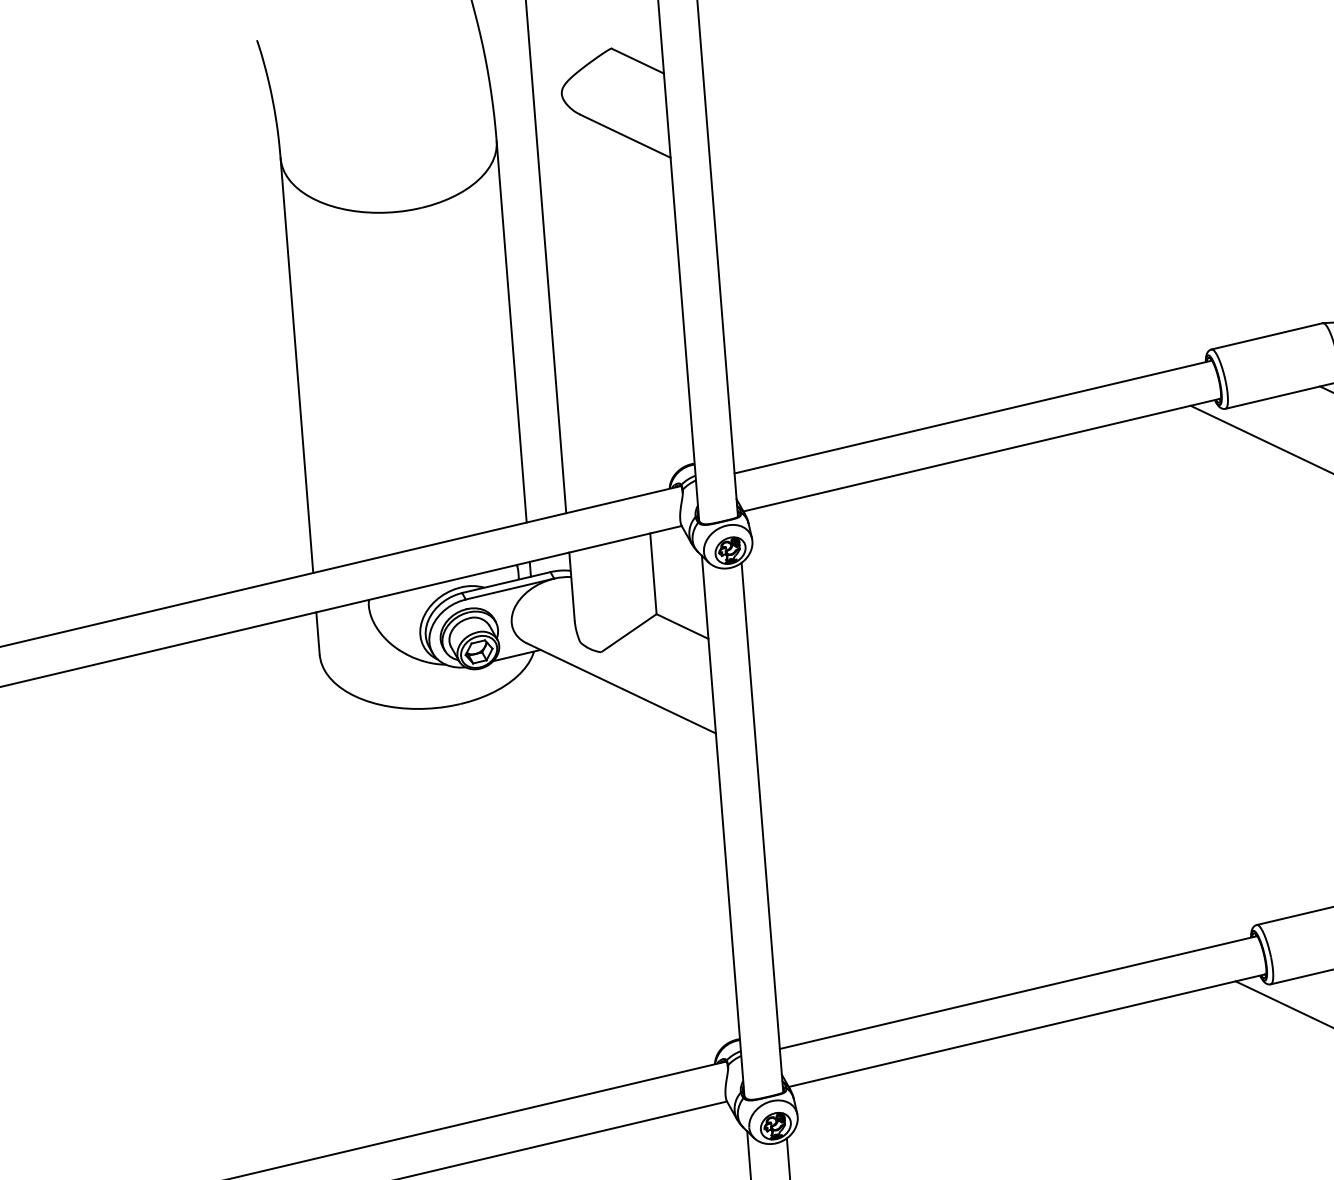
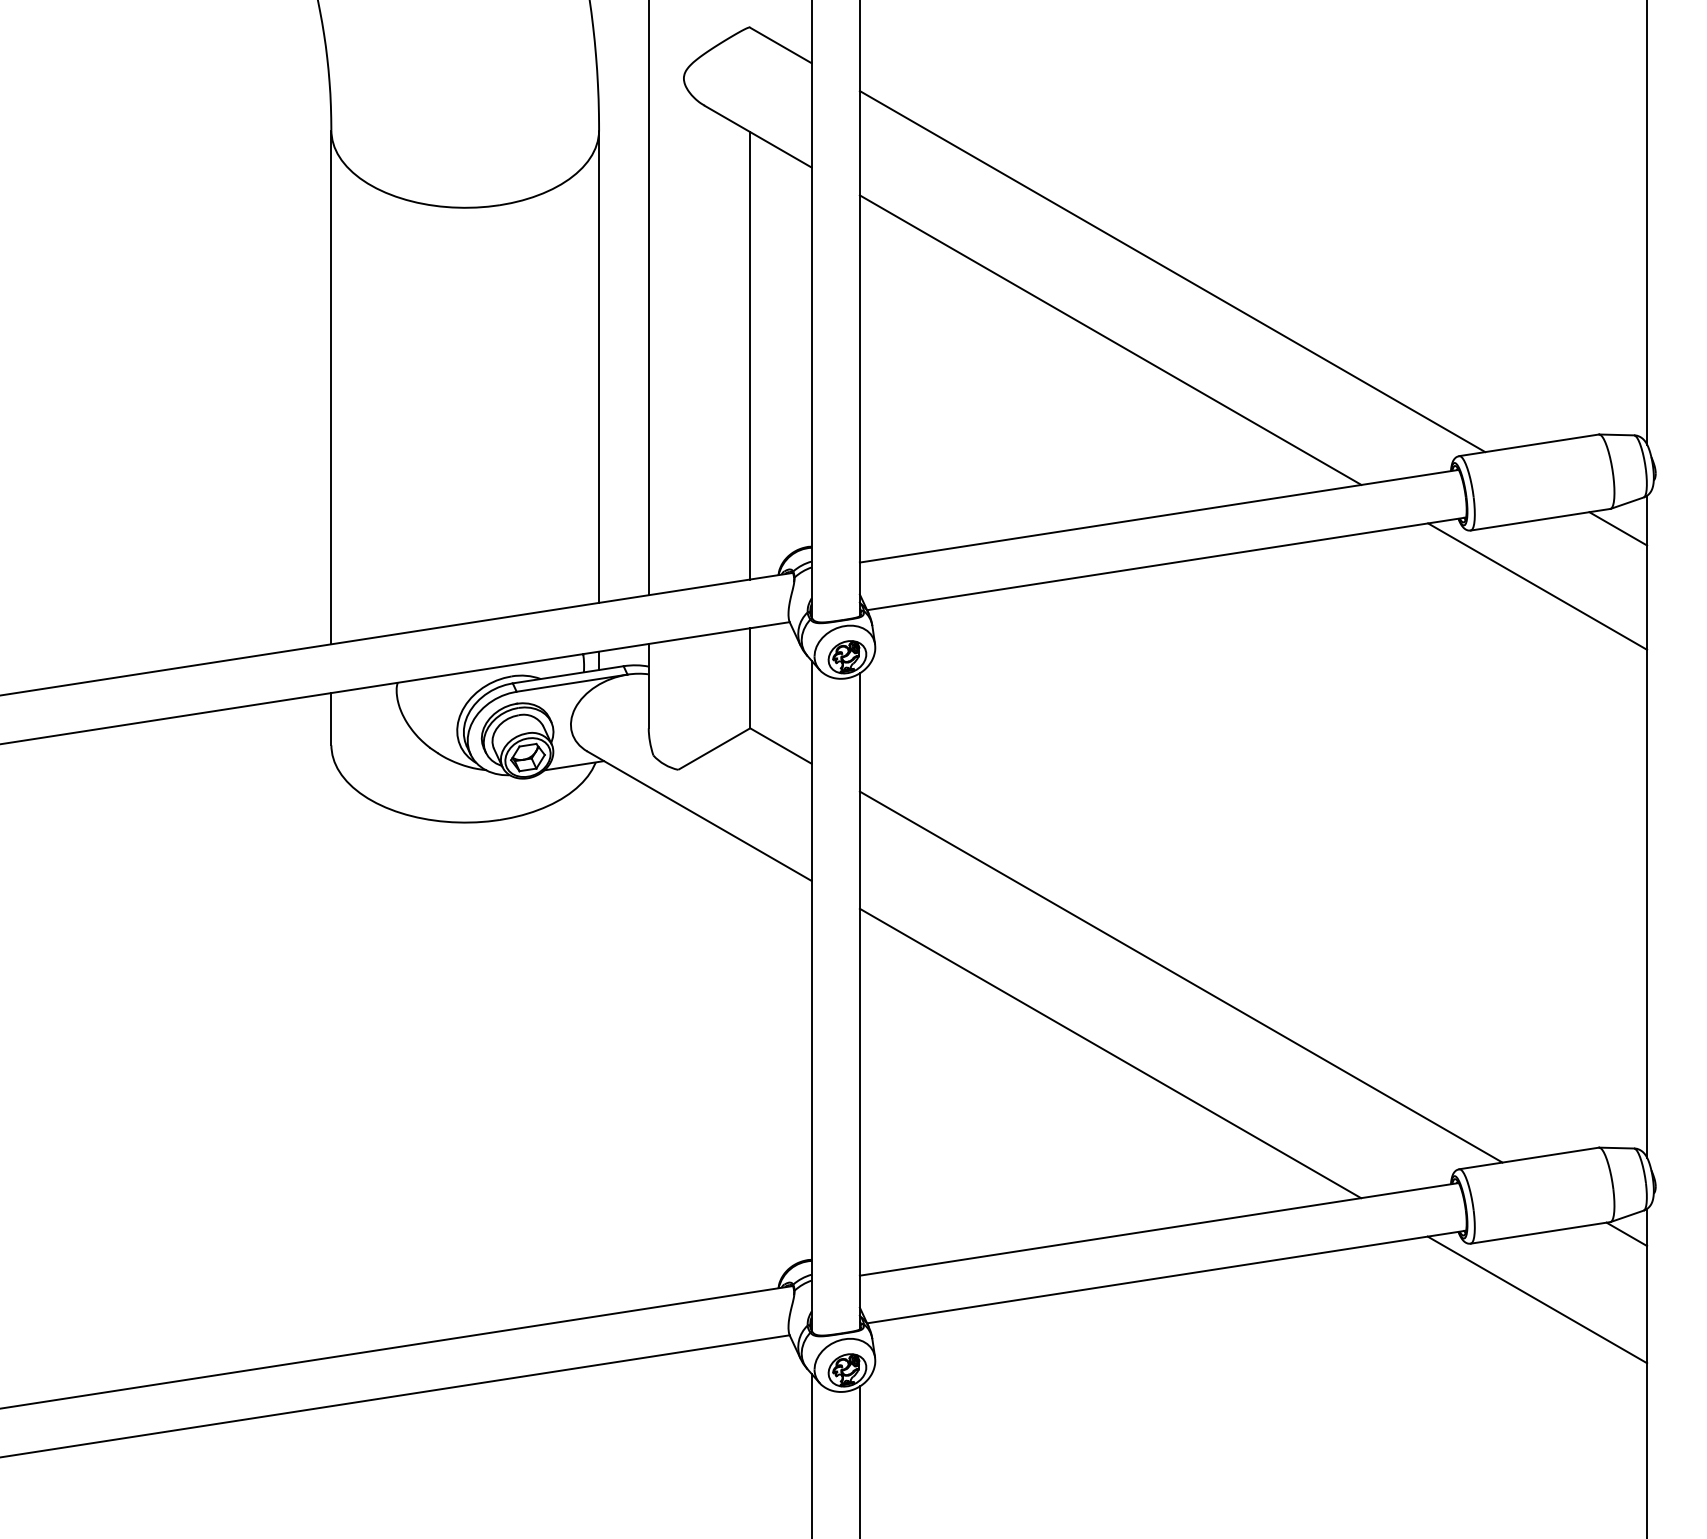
line: (968, 218) -> (1172, 271), added
line: (922, 277) -> (1110, 339), added
line: (633, 313) -> (750, 355), added
line: (1019, 787) -> (1180, 976), added
line: (968, 853) -> (1110, 1053), added

